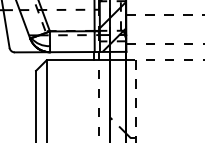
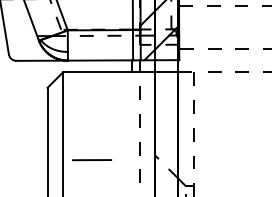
line: (66, 120) -> (91, 160), added

